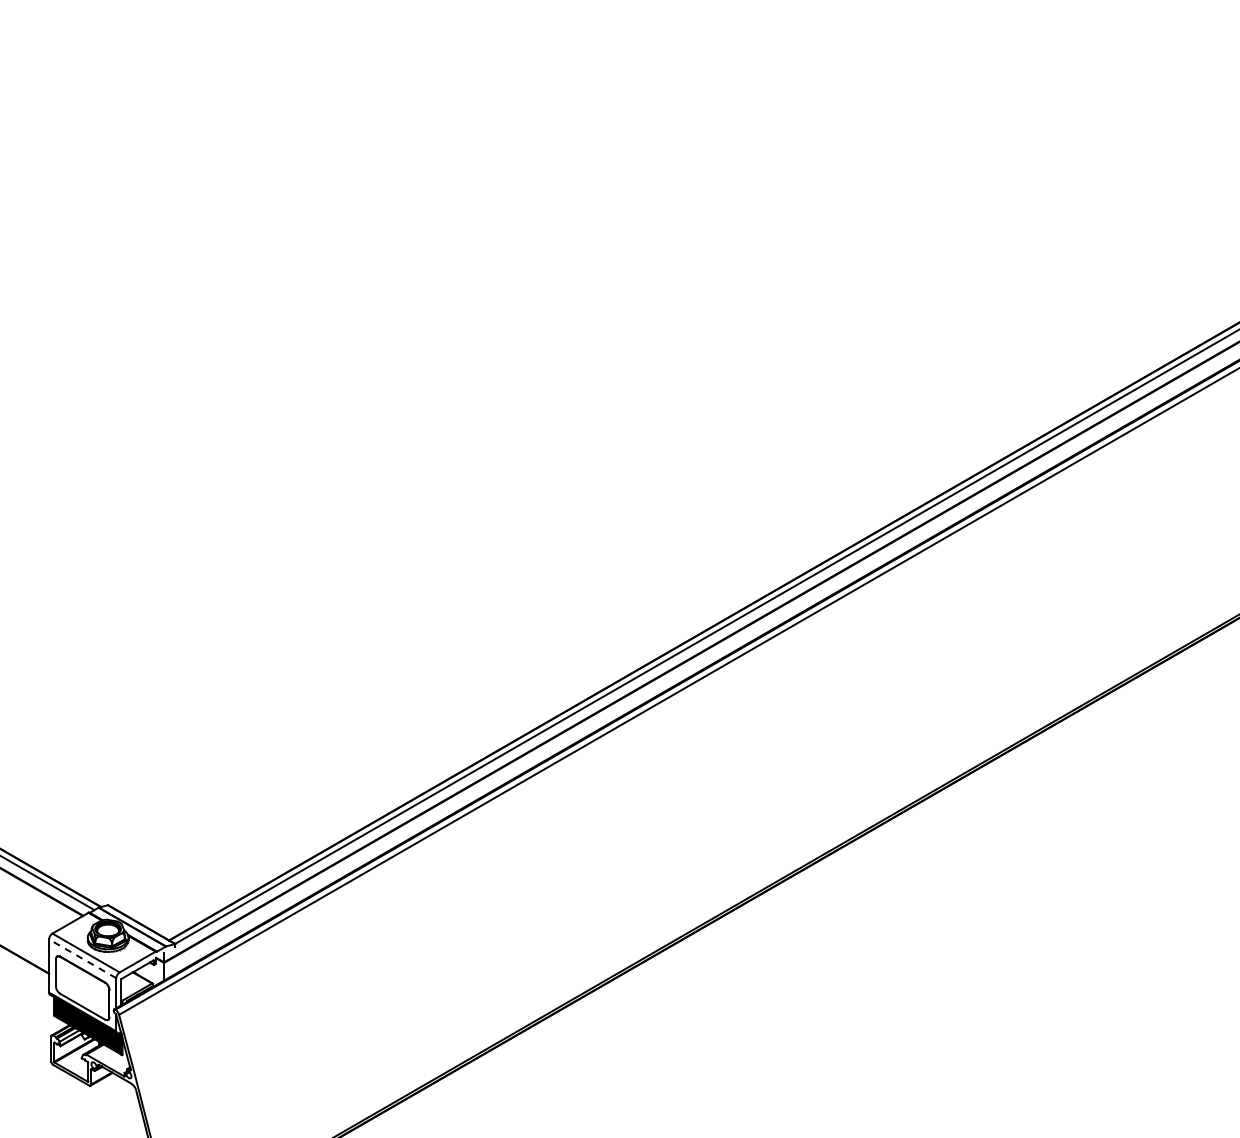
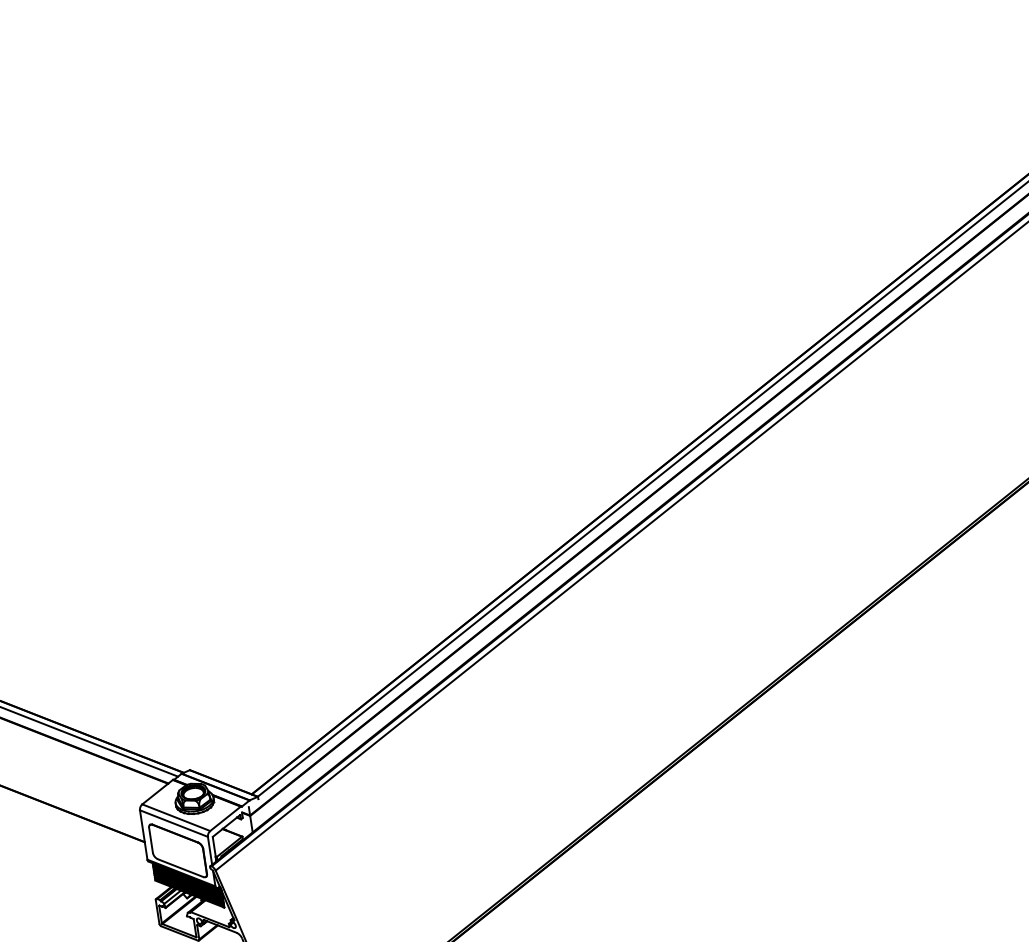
line: (82, 958) -> (173, 823), dashed -> solid

